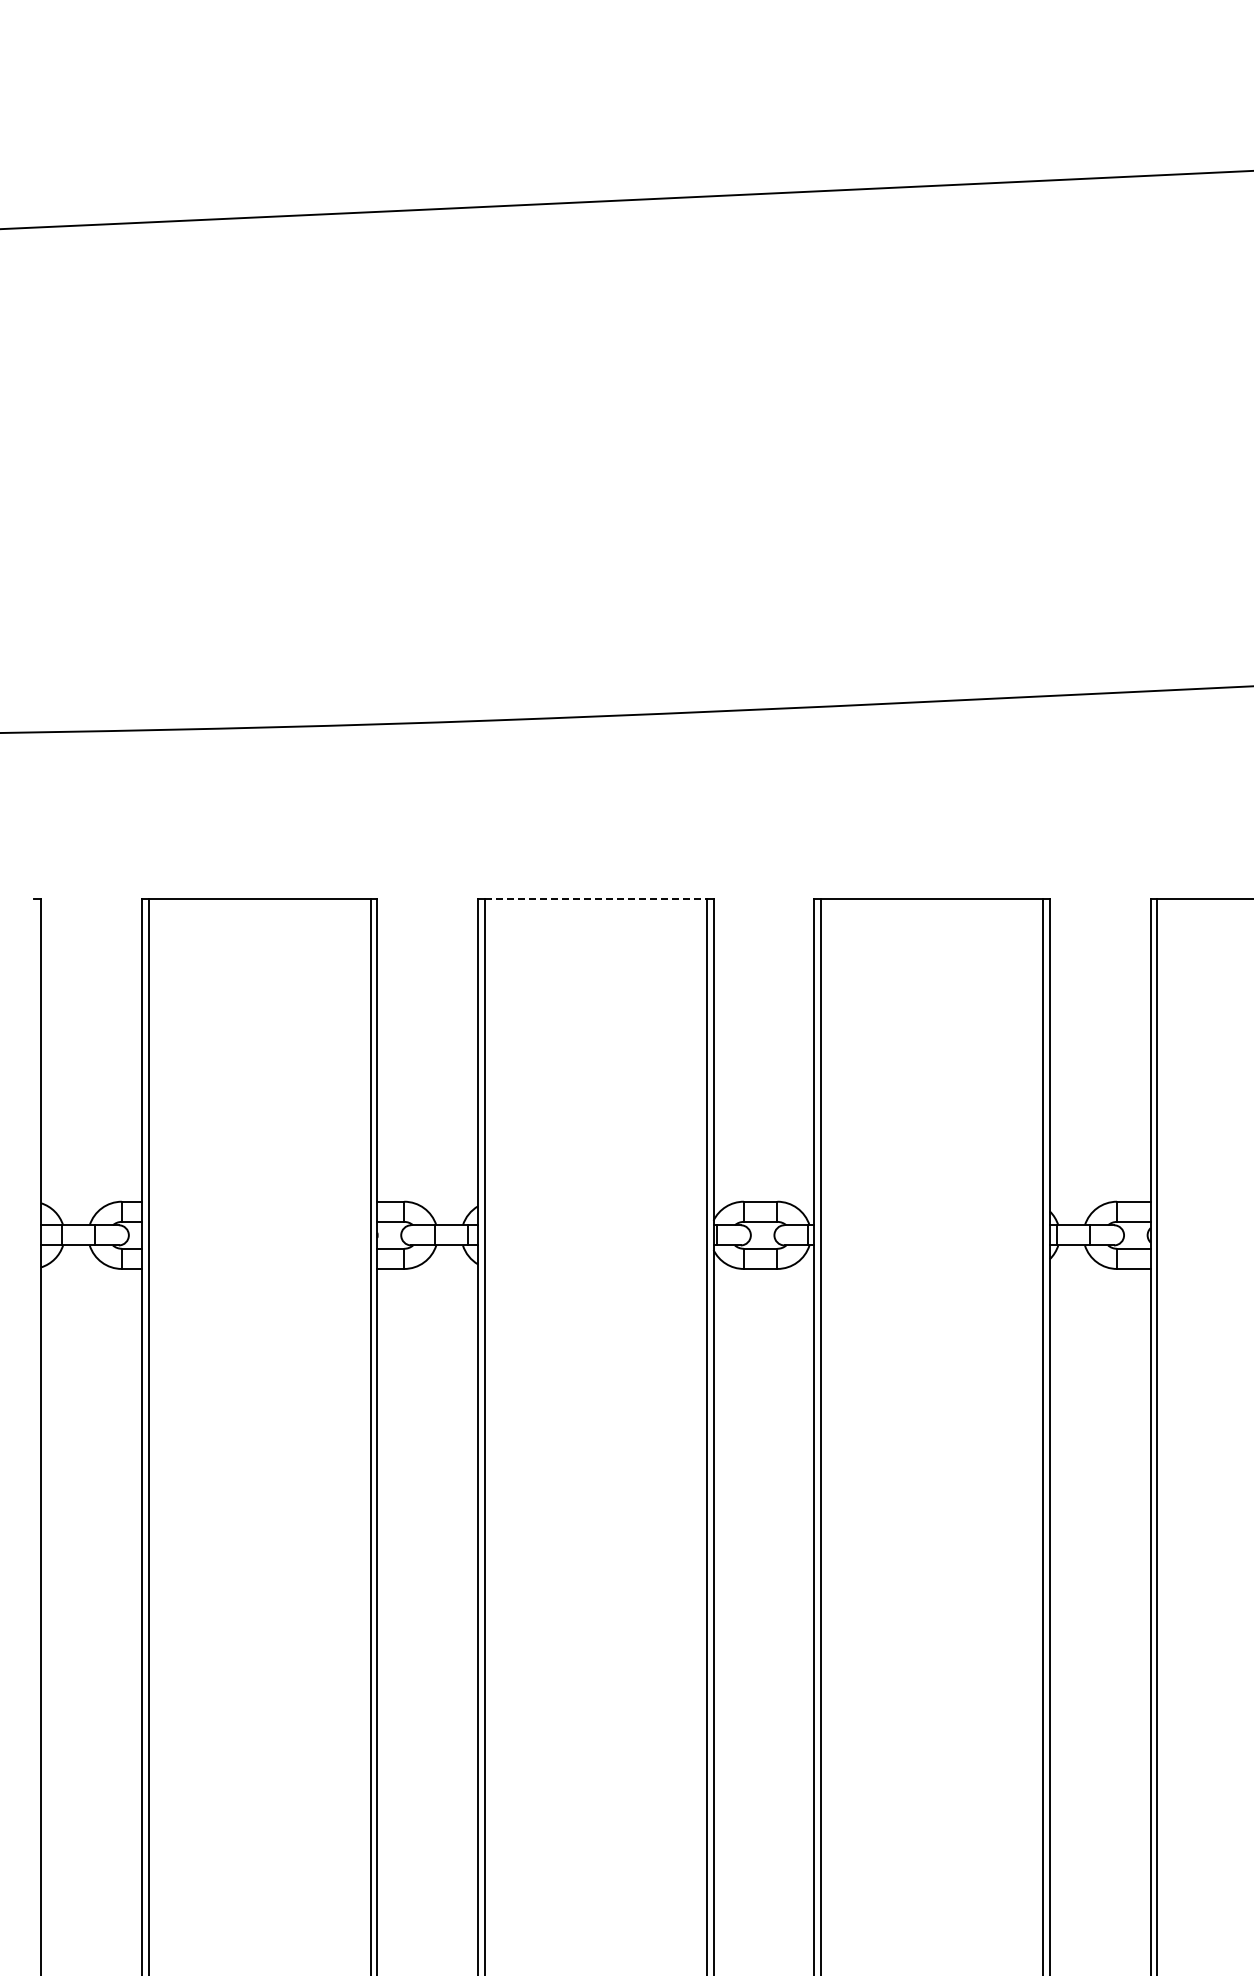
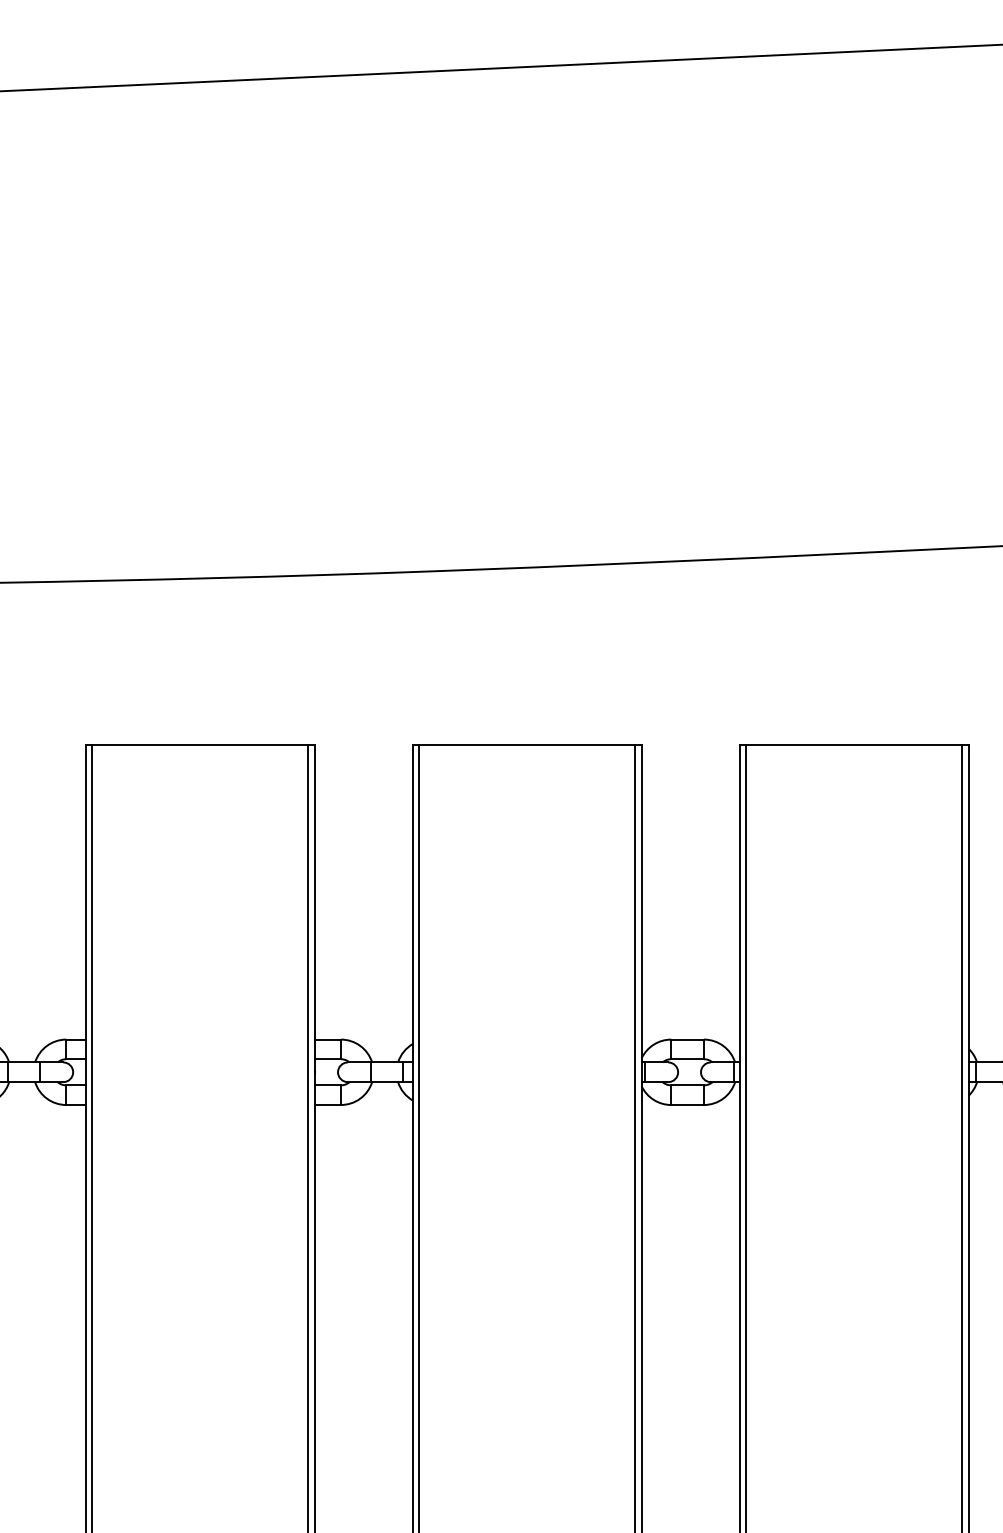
line: (595, 899) -> (526, 745), dashed -> solid

